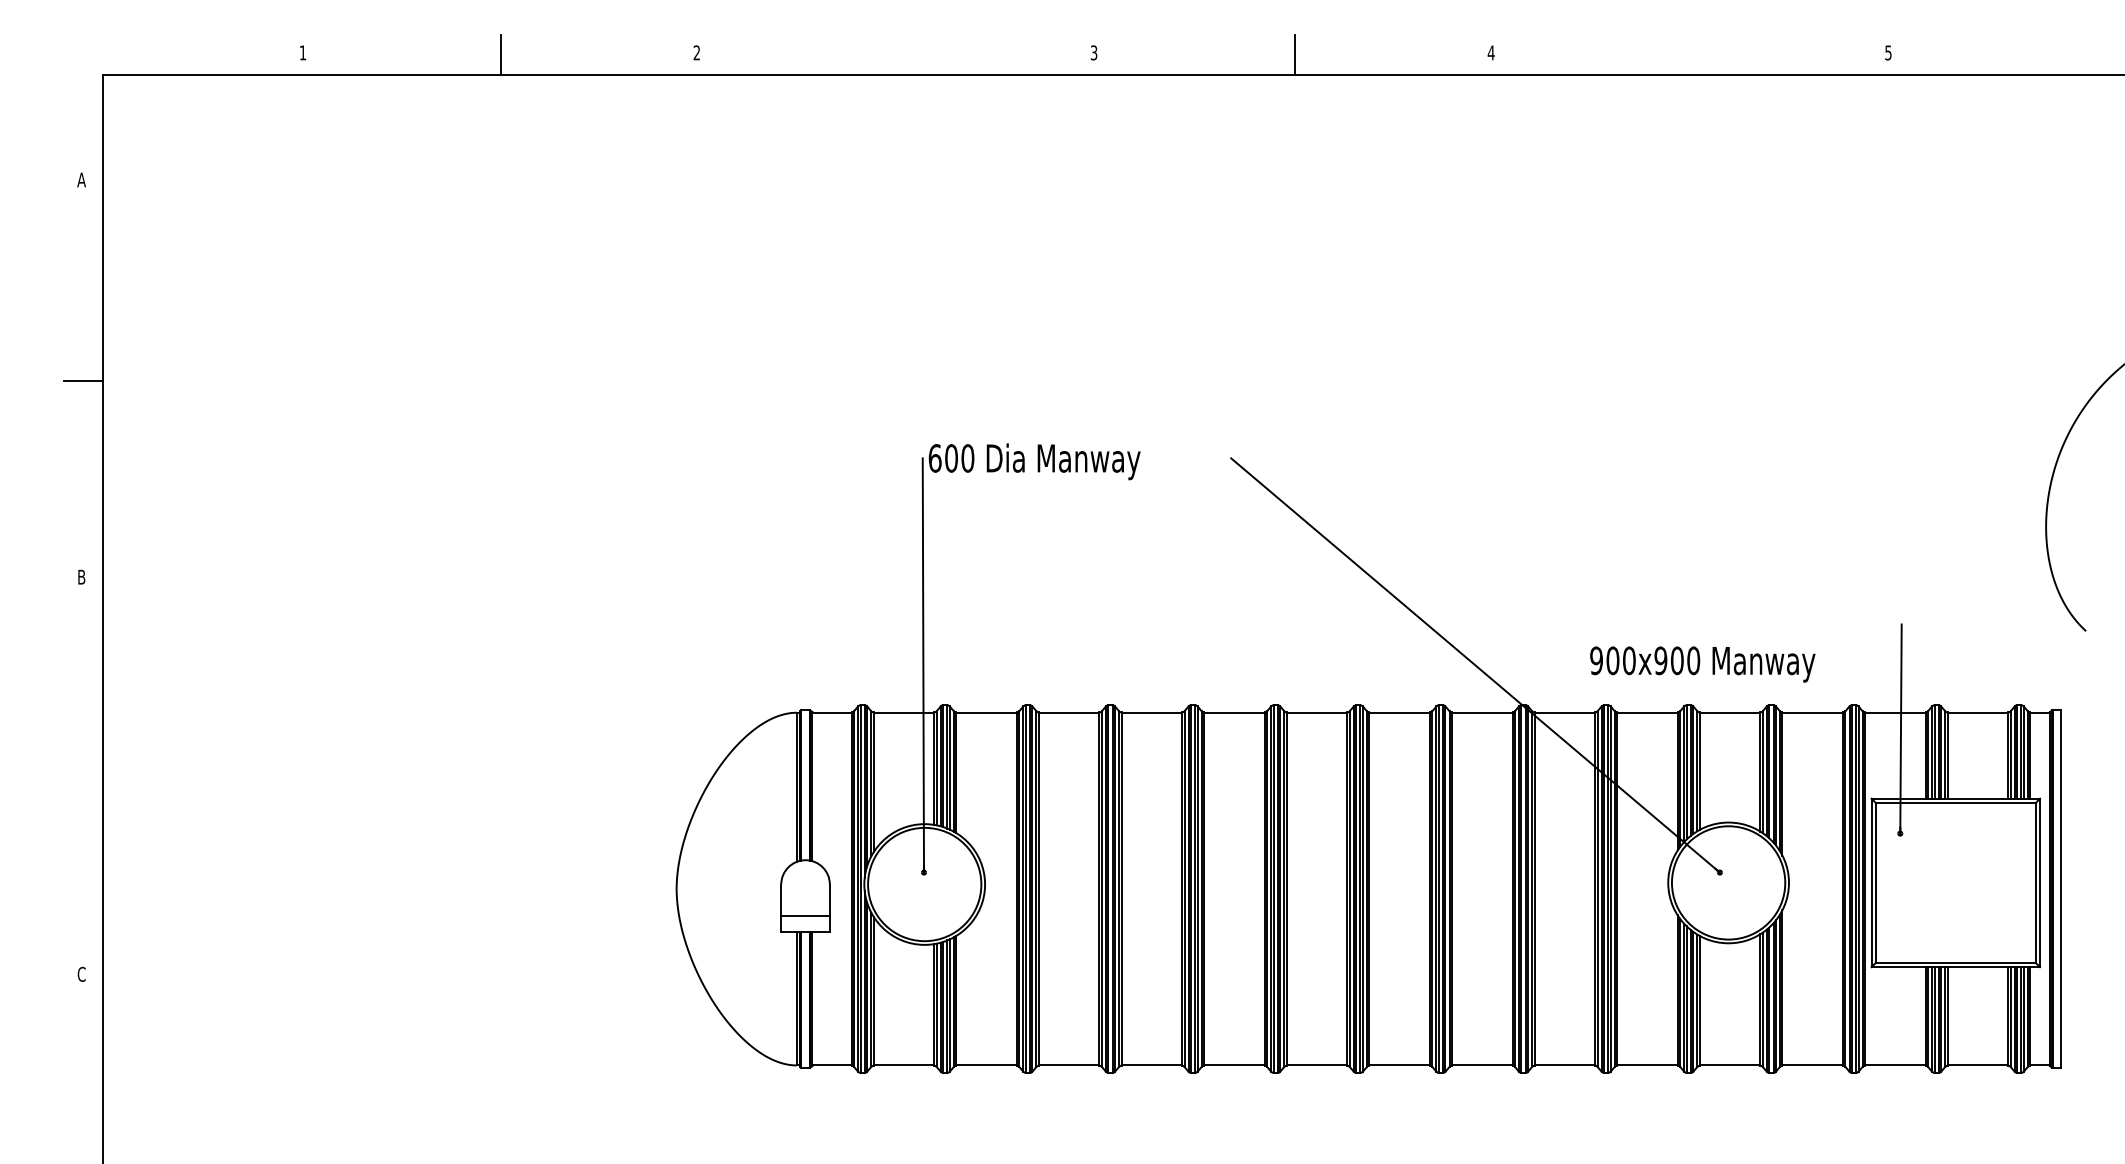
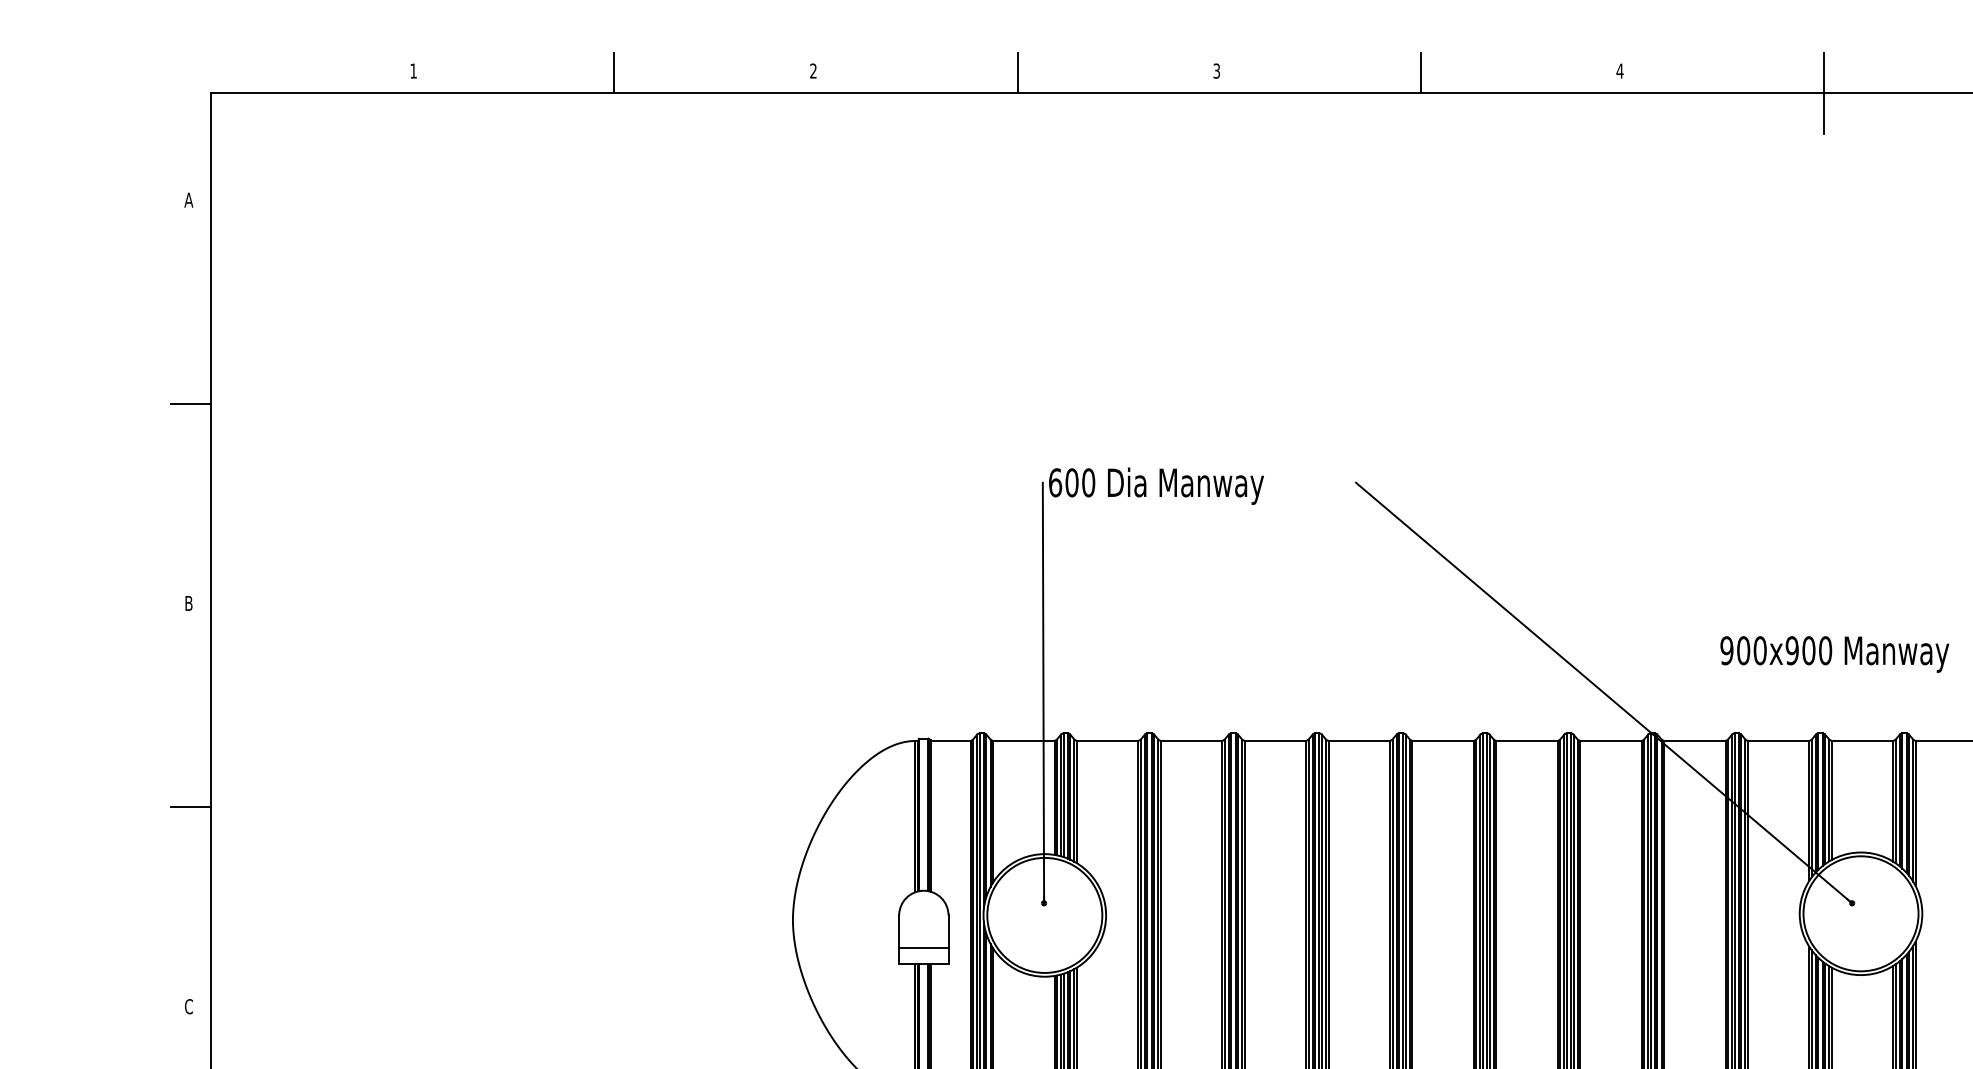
line: (897, 54) -> (1017, 72), added
line: (1692, 74) -> (1824, 93), added
text: (1702, 664) -> (1834, 654), moved
line: (83, 777) -> (190, 806), added

